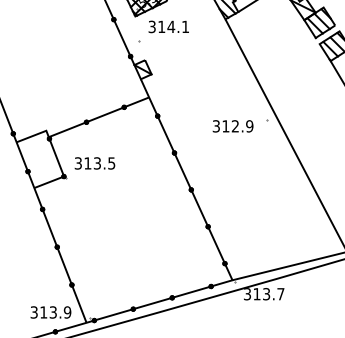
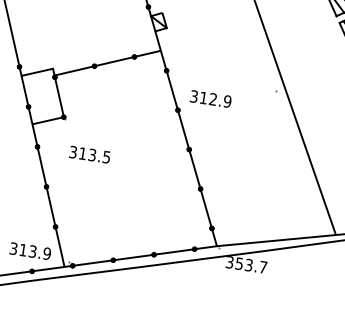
text: (232, 126) -> (210, 99), moved
text: (94, 163) -> (89, 154), moved
text: (256, 294) -> (238, 264), 313.7 -> 353.7

